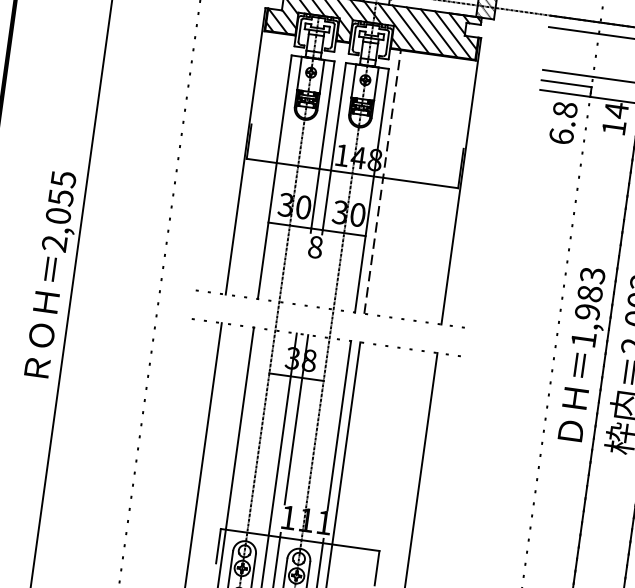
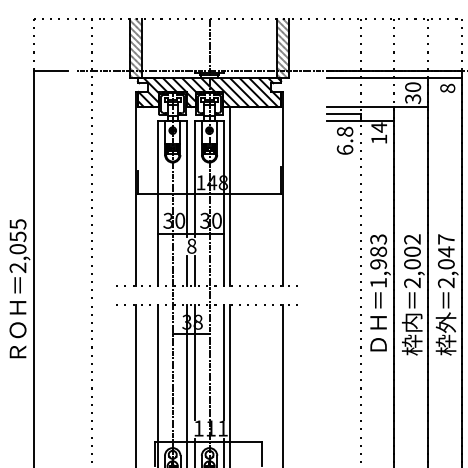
line: (382, 181) -> (230, 196), dashed -> solid
line: (304, 282) -> (187, 270), added
line: (316, 283) -> (195, 270), added

